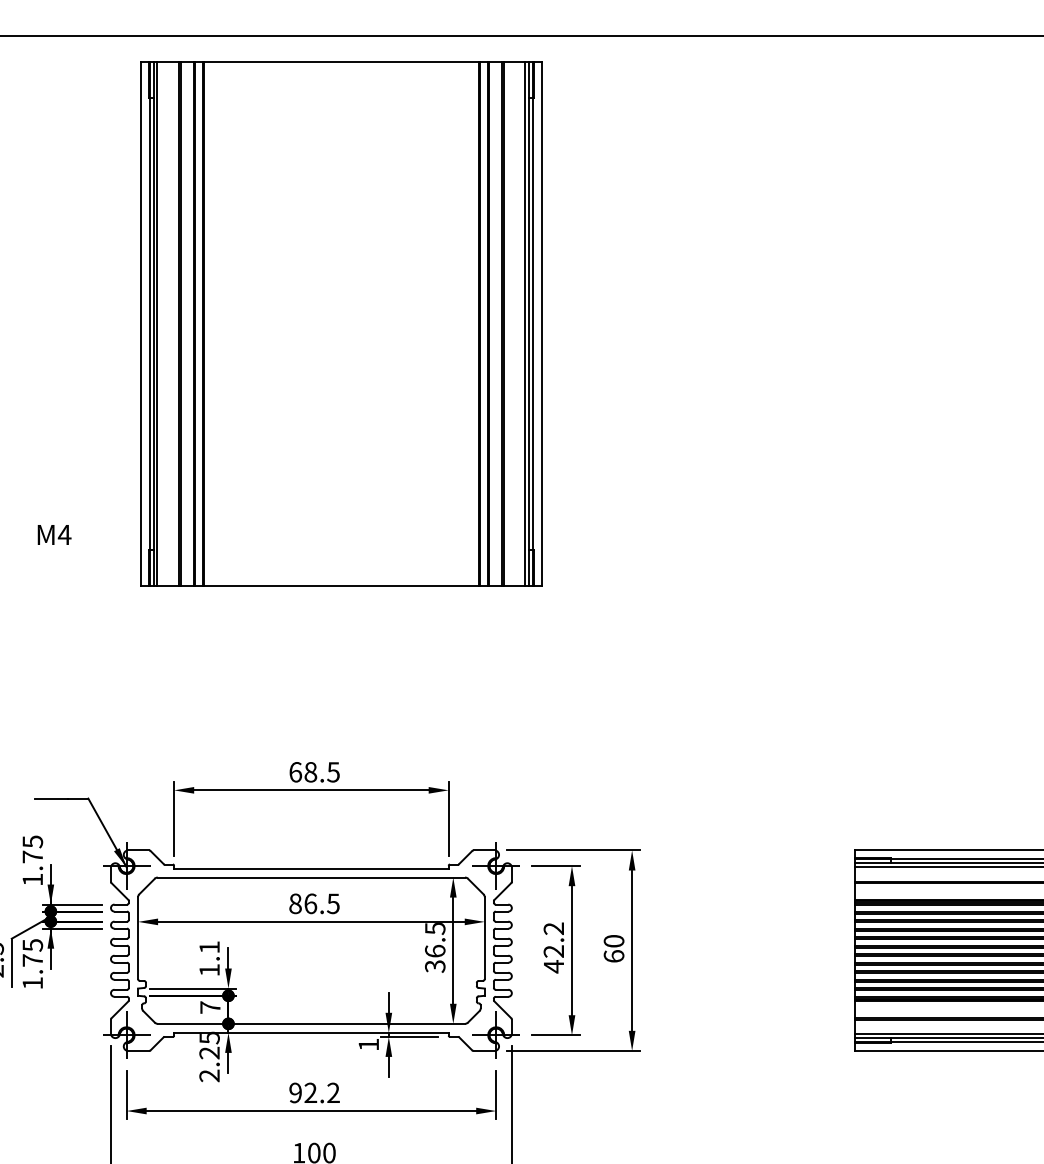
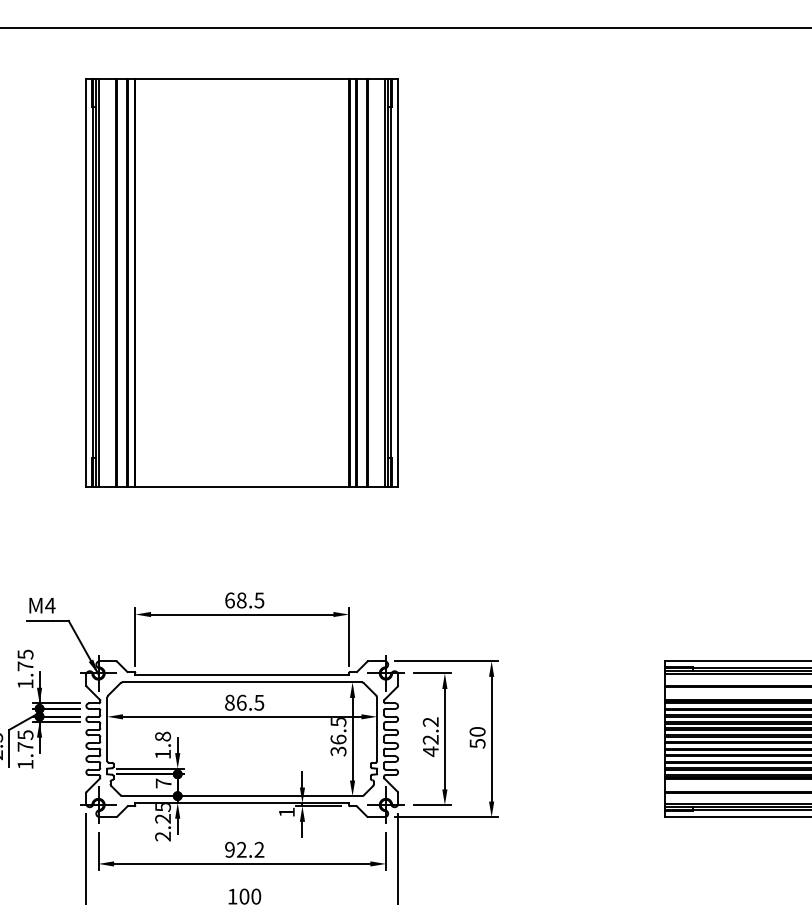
part: (341, 323) -> (242, 282), moved
text: (54, 534) -> (42, 605), moved
text: (209, 947) -> (162, 736), 1.1 -> 1.8
text: (613, 956) -> (477, 743), 60 -> 50

